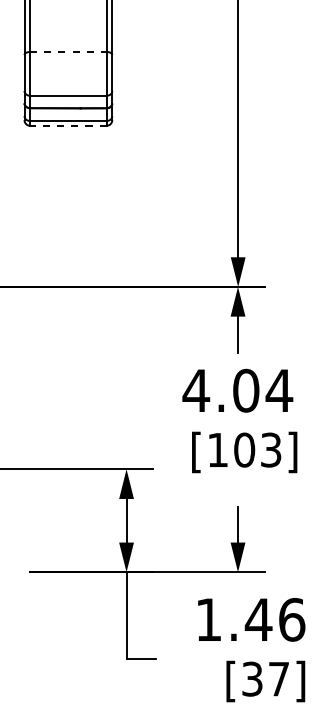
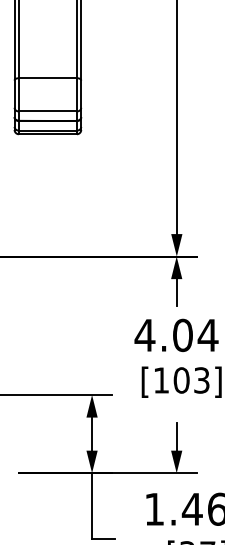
line: (68, 51) -> (47, 77), dashed -> solid
line: (67, 125) -> (47, 134), dashed -> solid

